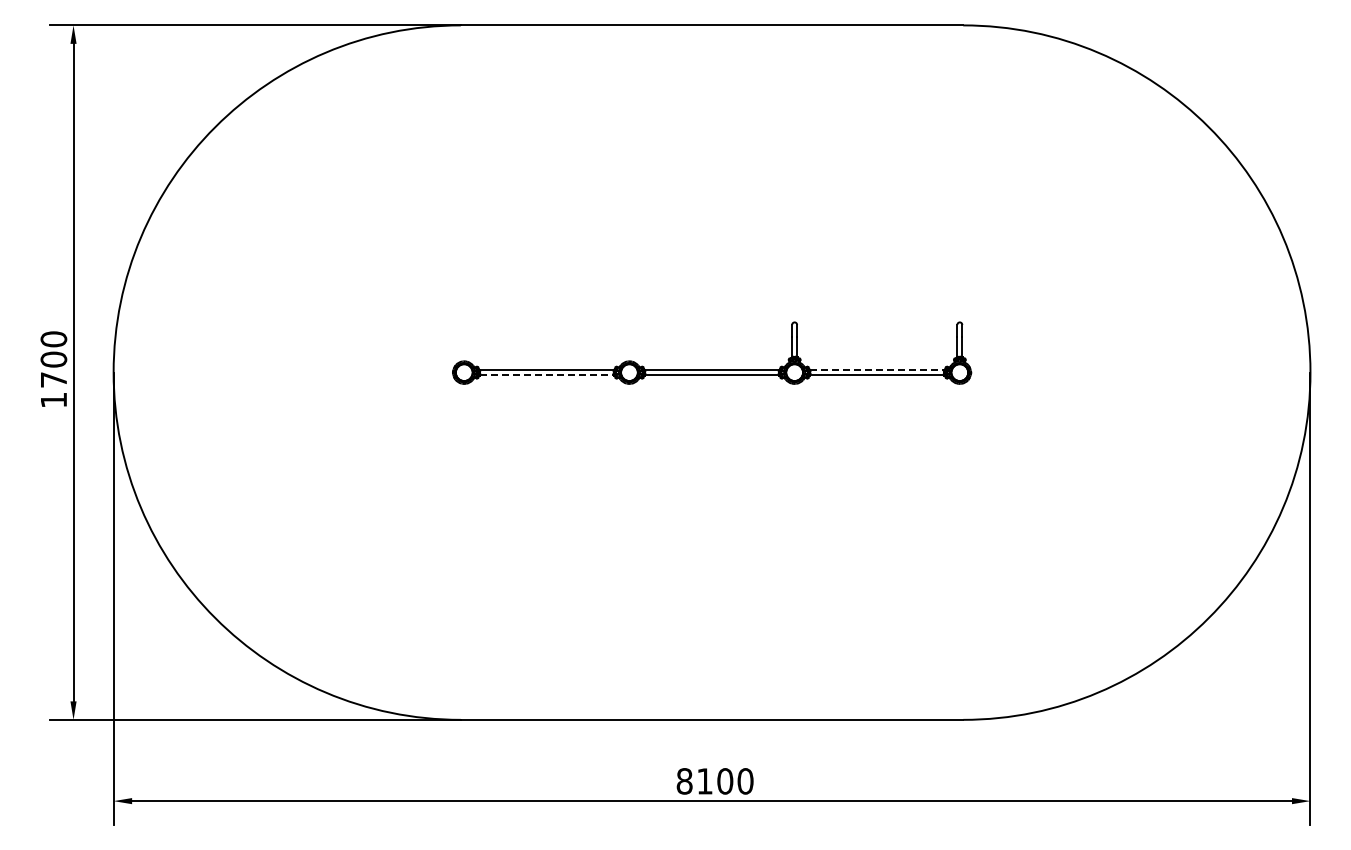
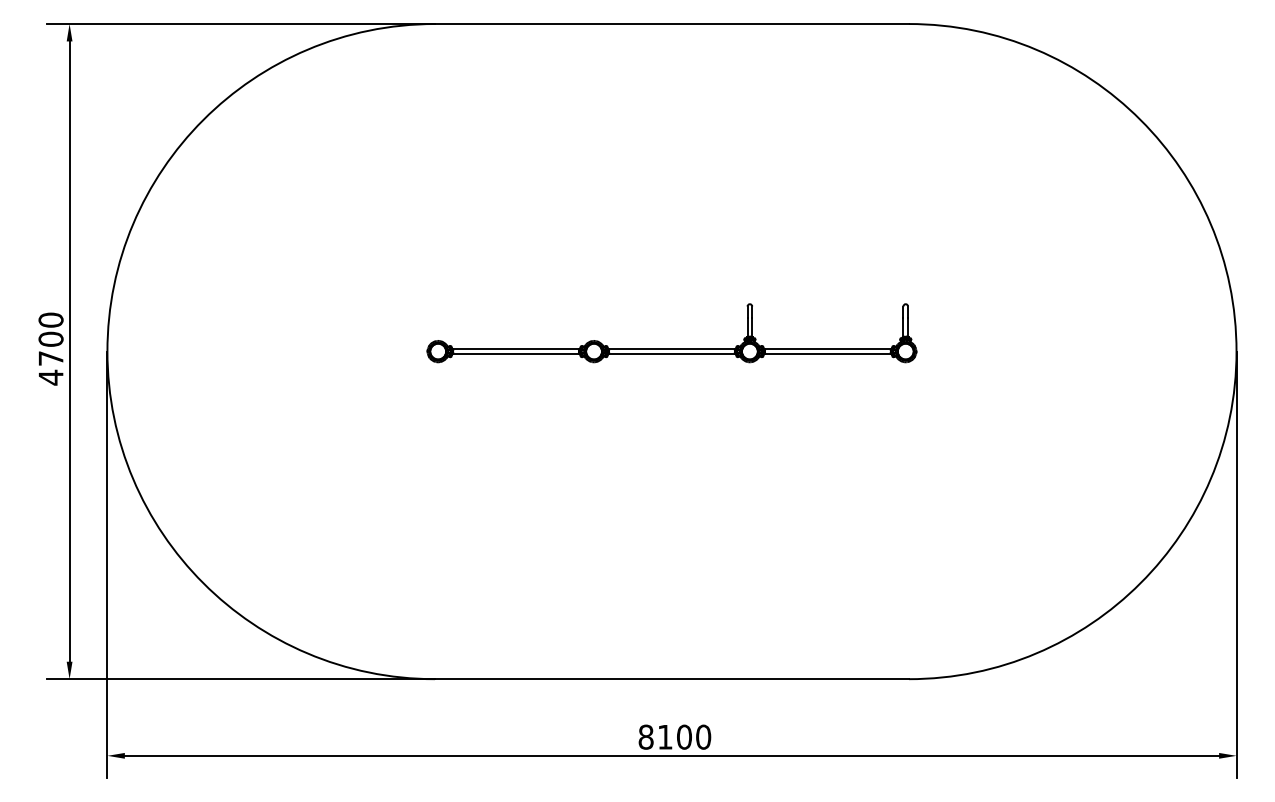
line: (877, 370) -> (828, 349), dashed -> solid
line: (546, 375) -> (515, 354), dashed -> solid
text: (53, 399) -> (50, 376), 1700 -> 4700

